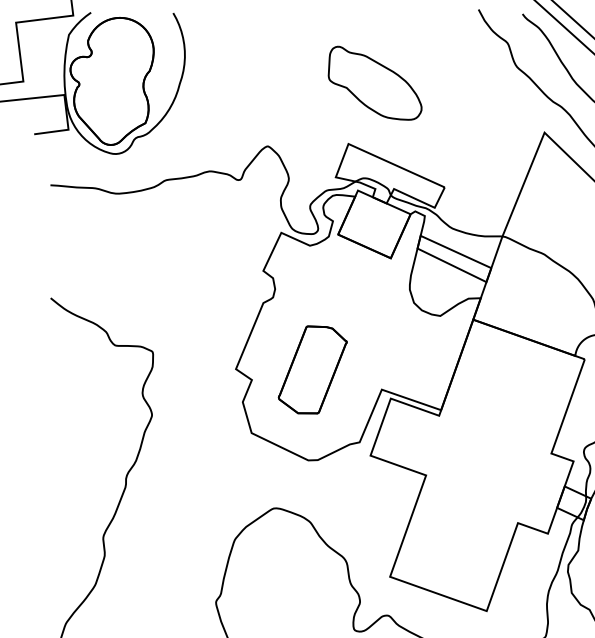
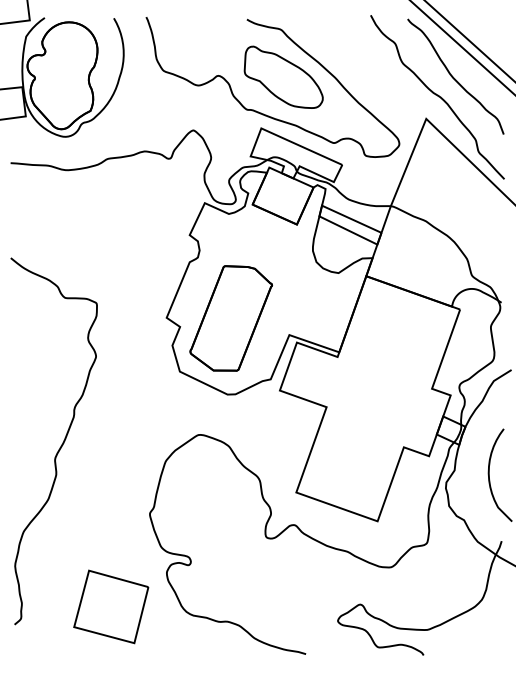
curve: (348, 125) -> (261, 112), added
part: (313, 369) -> (231, 318), size x1.43

